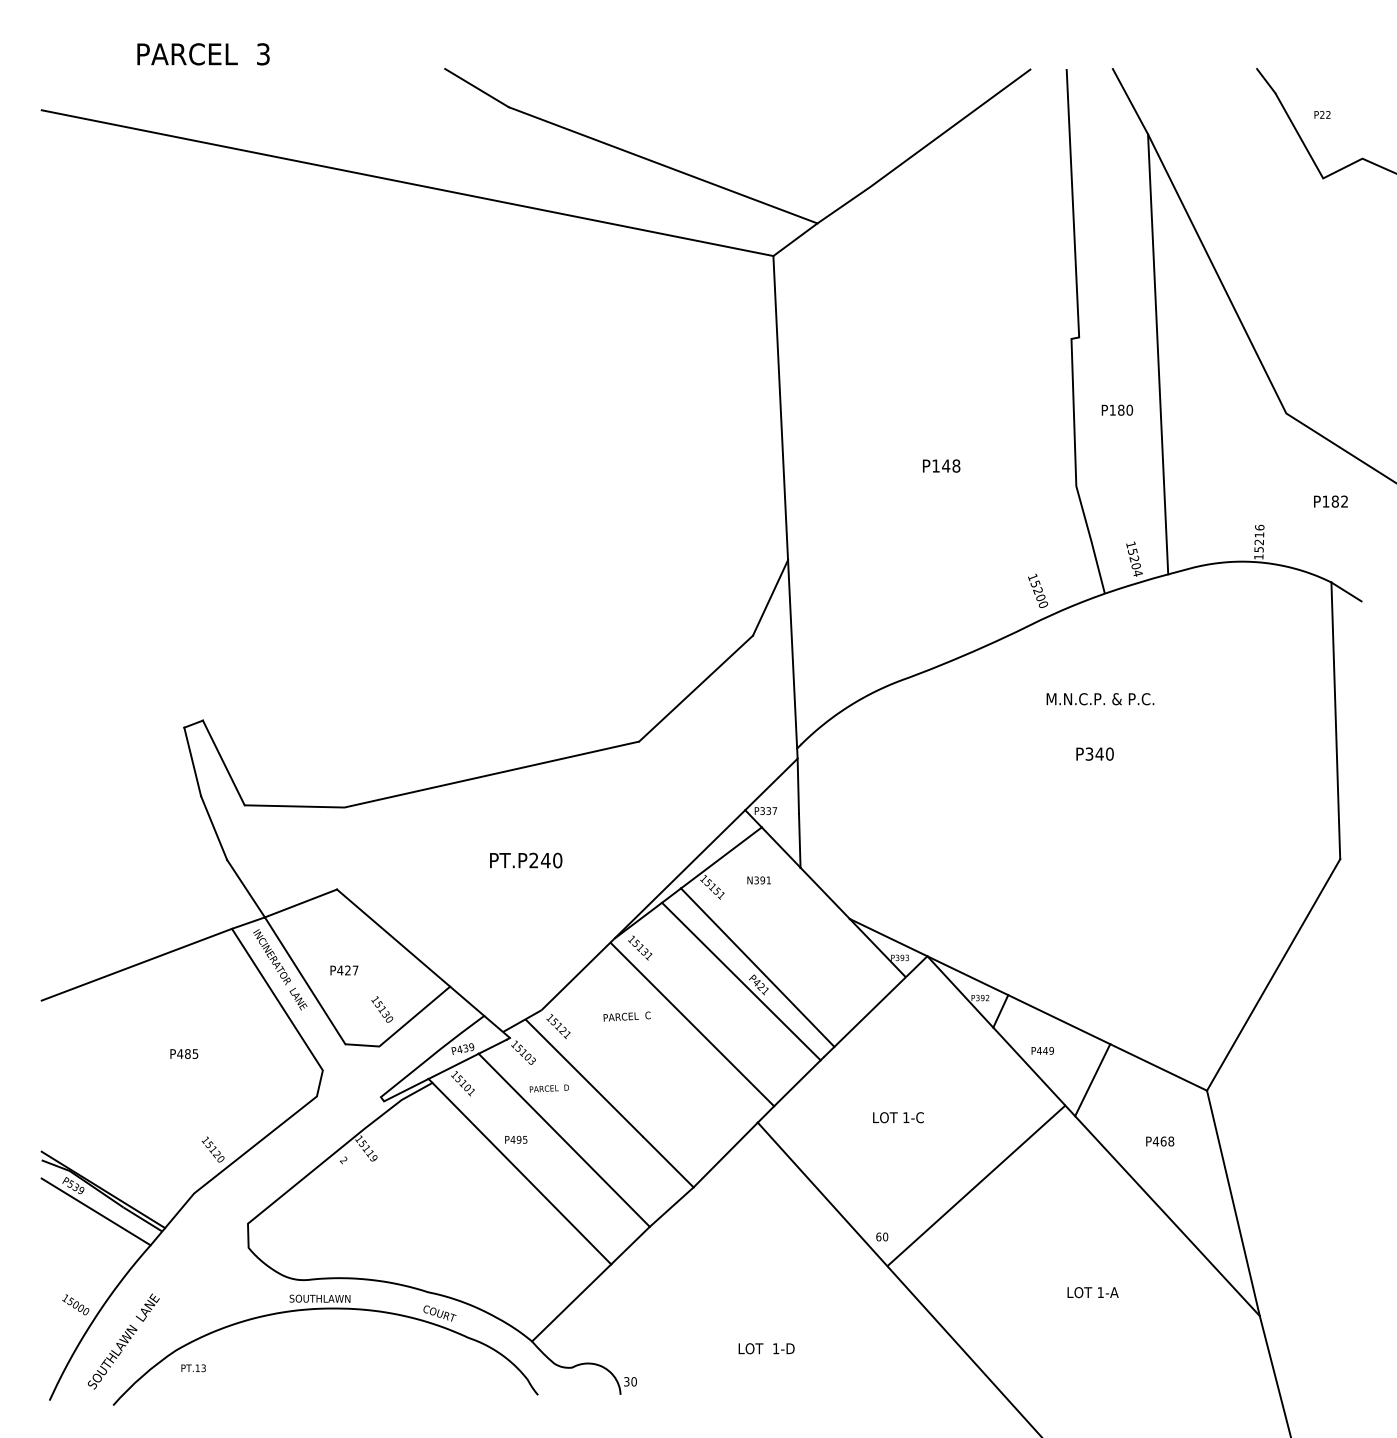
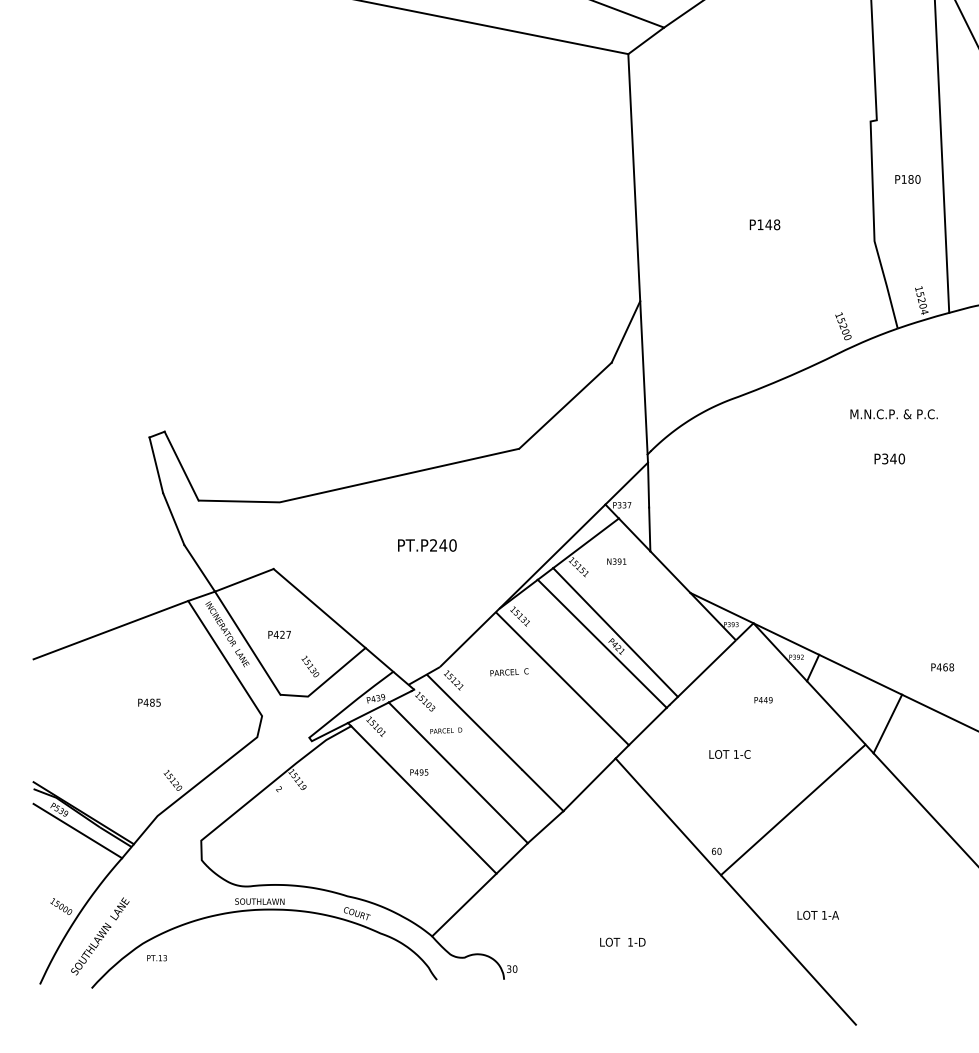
text: (1042, 1050) -> (763, 699), moved
text: (1160, 1141) -> (942, 667), moved
text: (1092, 1292) -> (817, 915), moved

